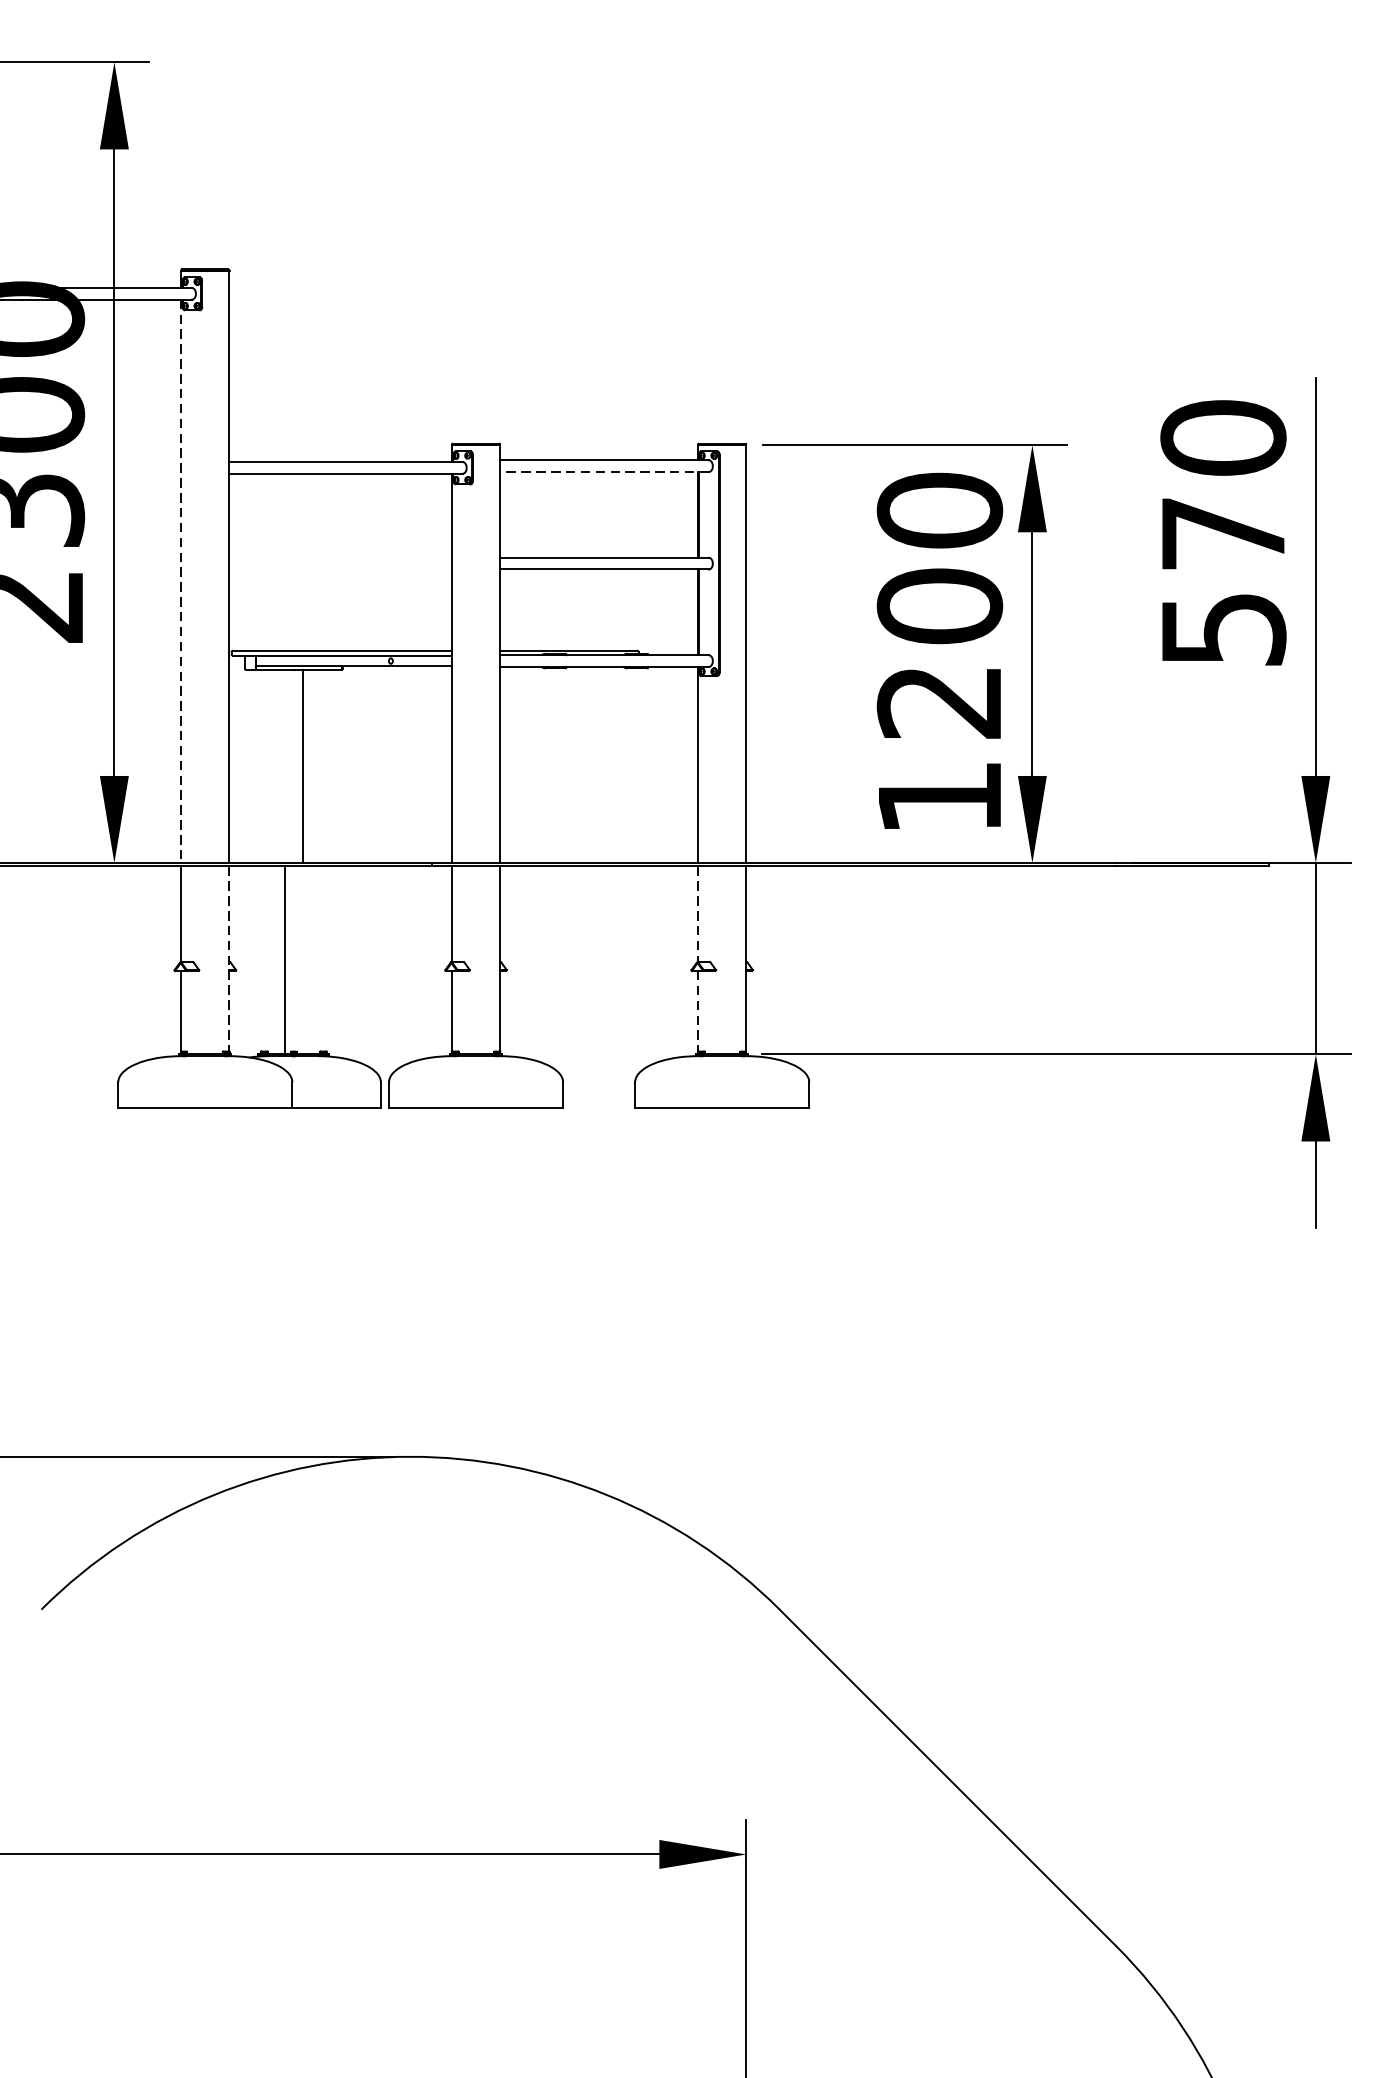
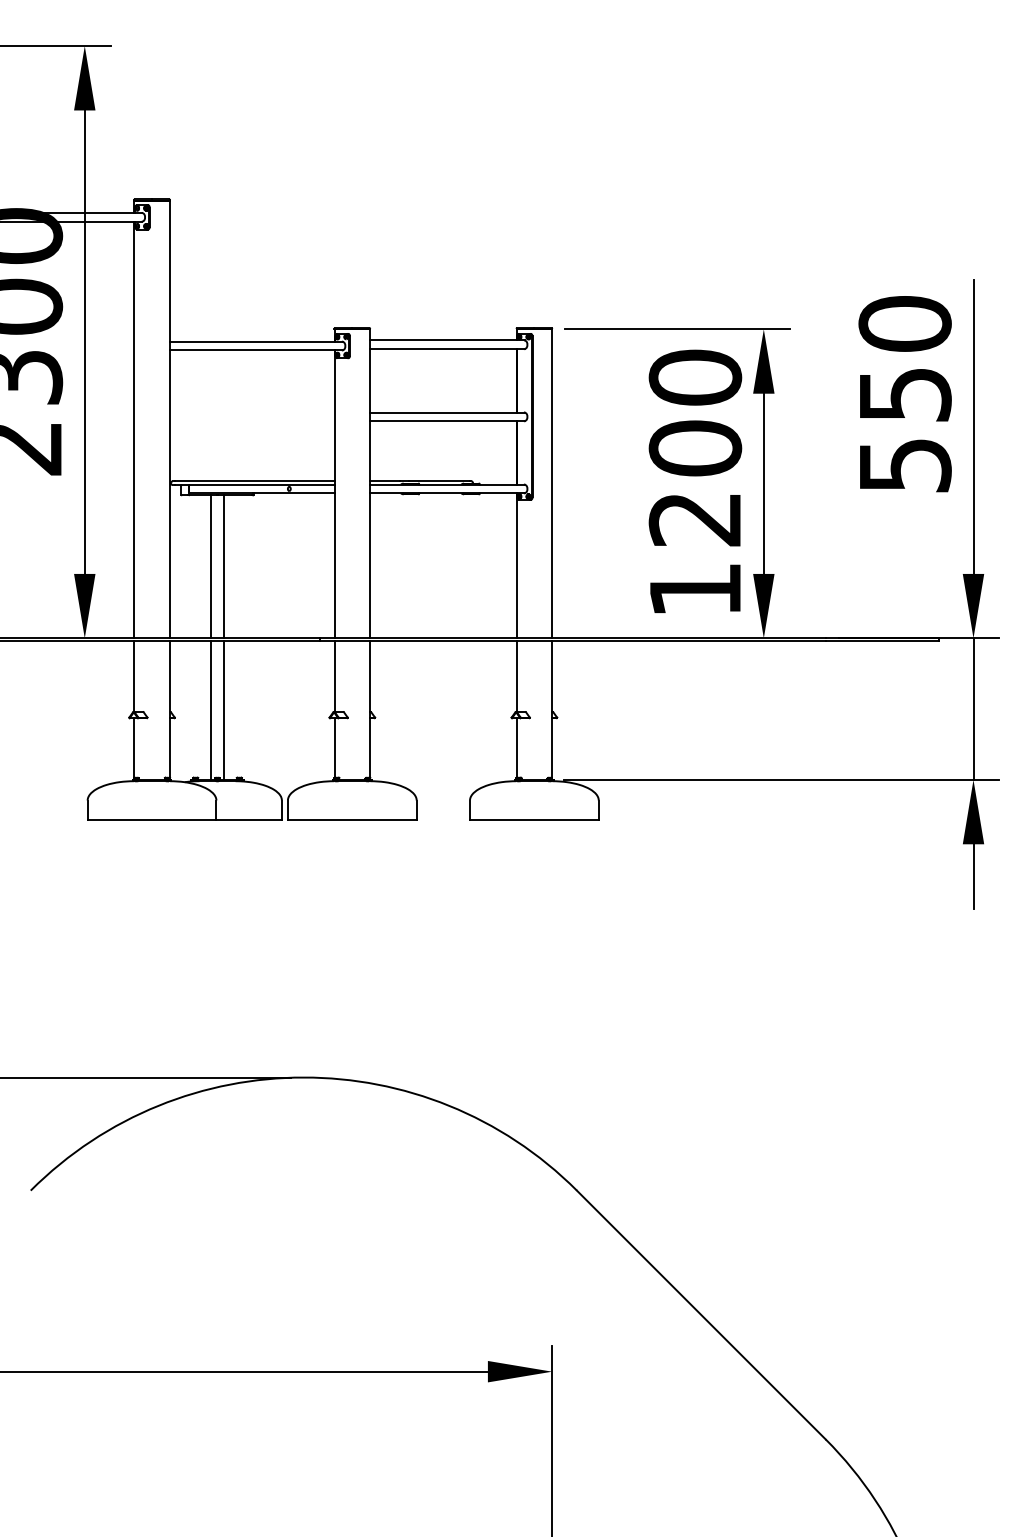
line: (603, 472) -> (446, 349), dashed -> solid
text: (1223, 533) -> (905, 394), 570 -> 550
line: (181, 582) -> (134, 430), dashed -> solid
line: (284, 765) -> (210, 566), added
line: (698, 914) -> (516, 676), dashed -> solid
line: (228, 959) -> (169, 709), dashed -> solid
line: (303, 959) -> (224, 709), added
line: (698, 1010) -> (516, 747), dashed -> solid

